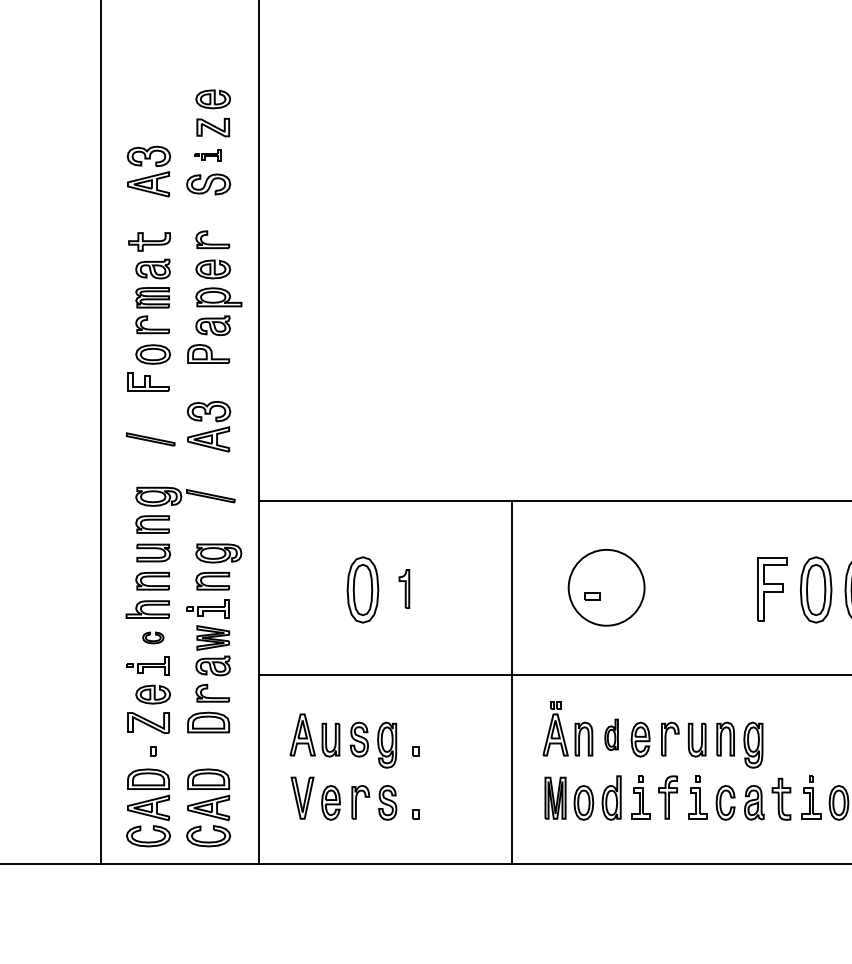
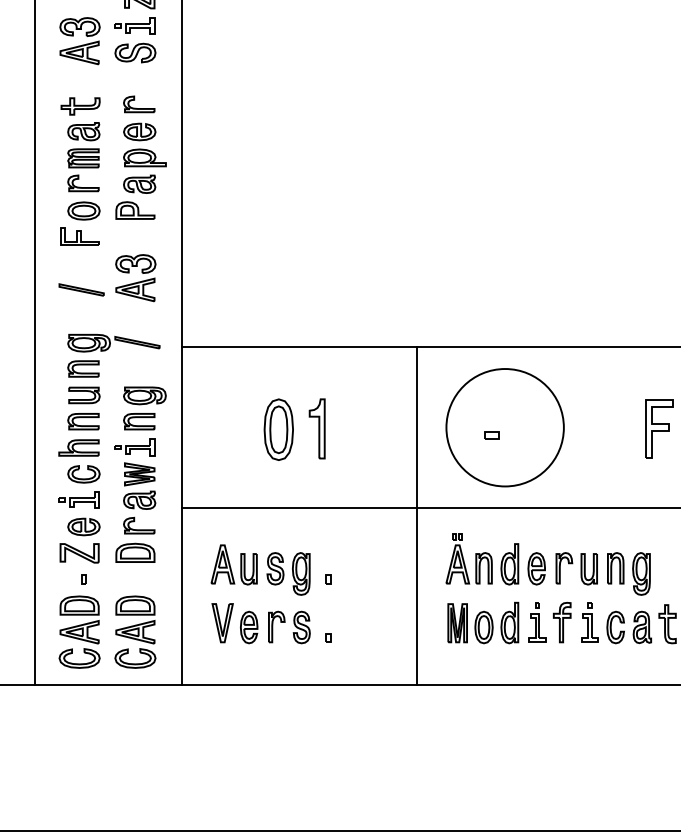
part: (207, 154) -> (134, 25), size x1.67
circle: (606, 587) -> (505, 427), size x1.67
part: (404, 588) -> (317, 428), size x1.67
part: (153, 637) -> (84, 473), size x1.67
part: (611, 734) -> (509, 564), size x1.43

